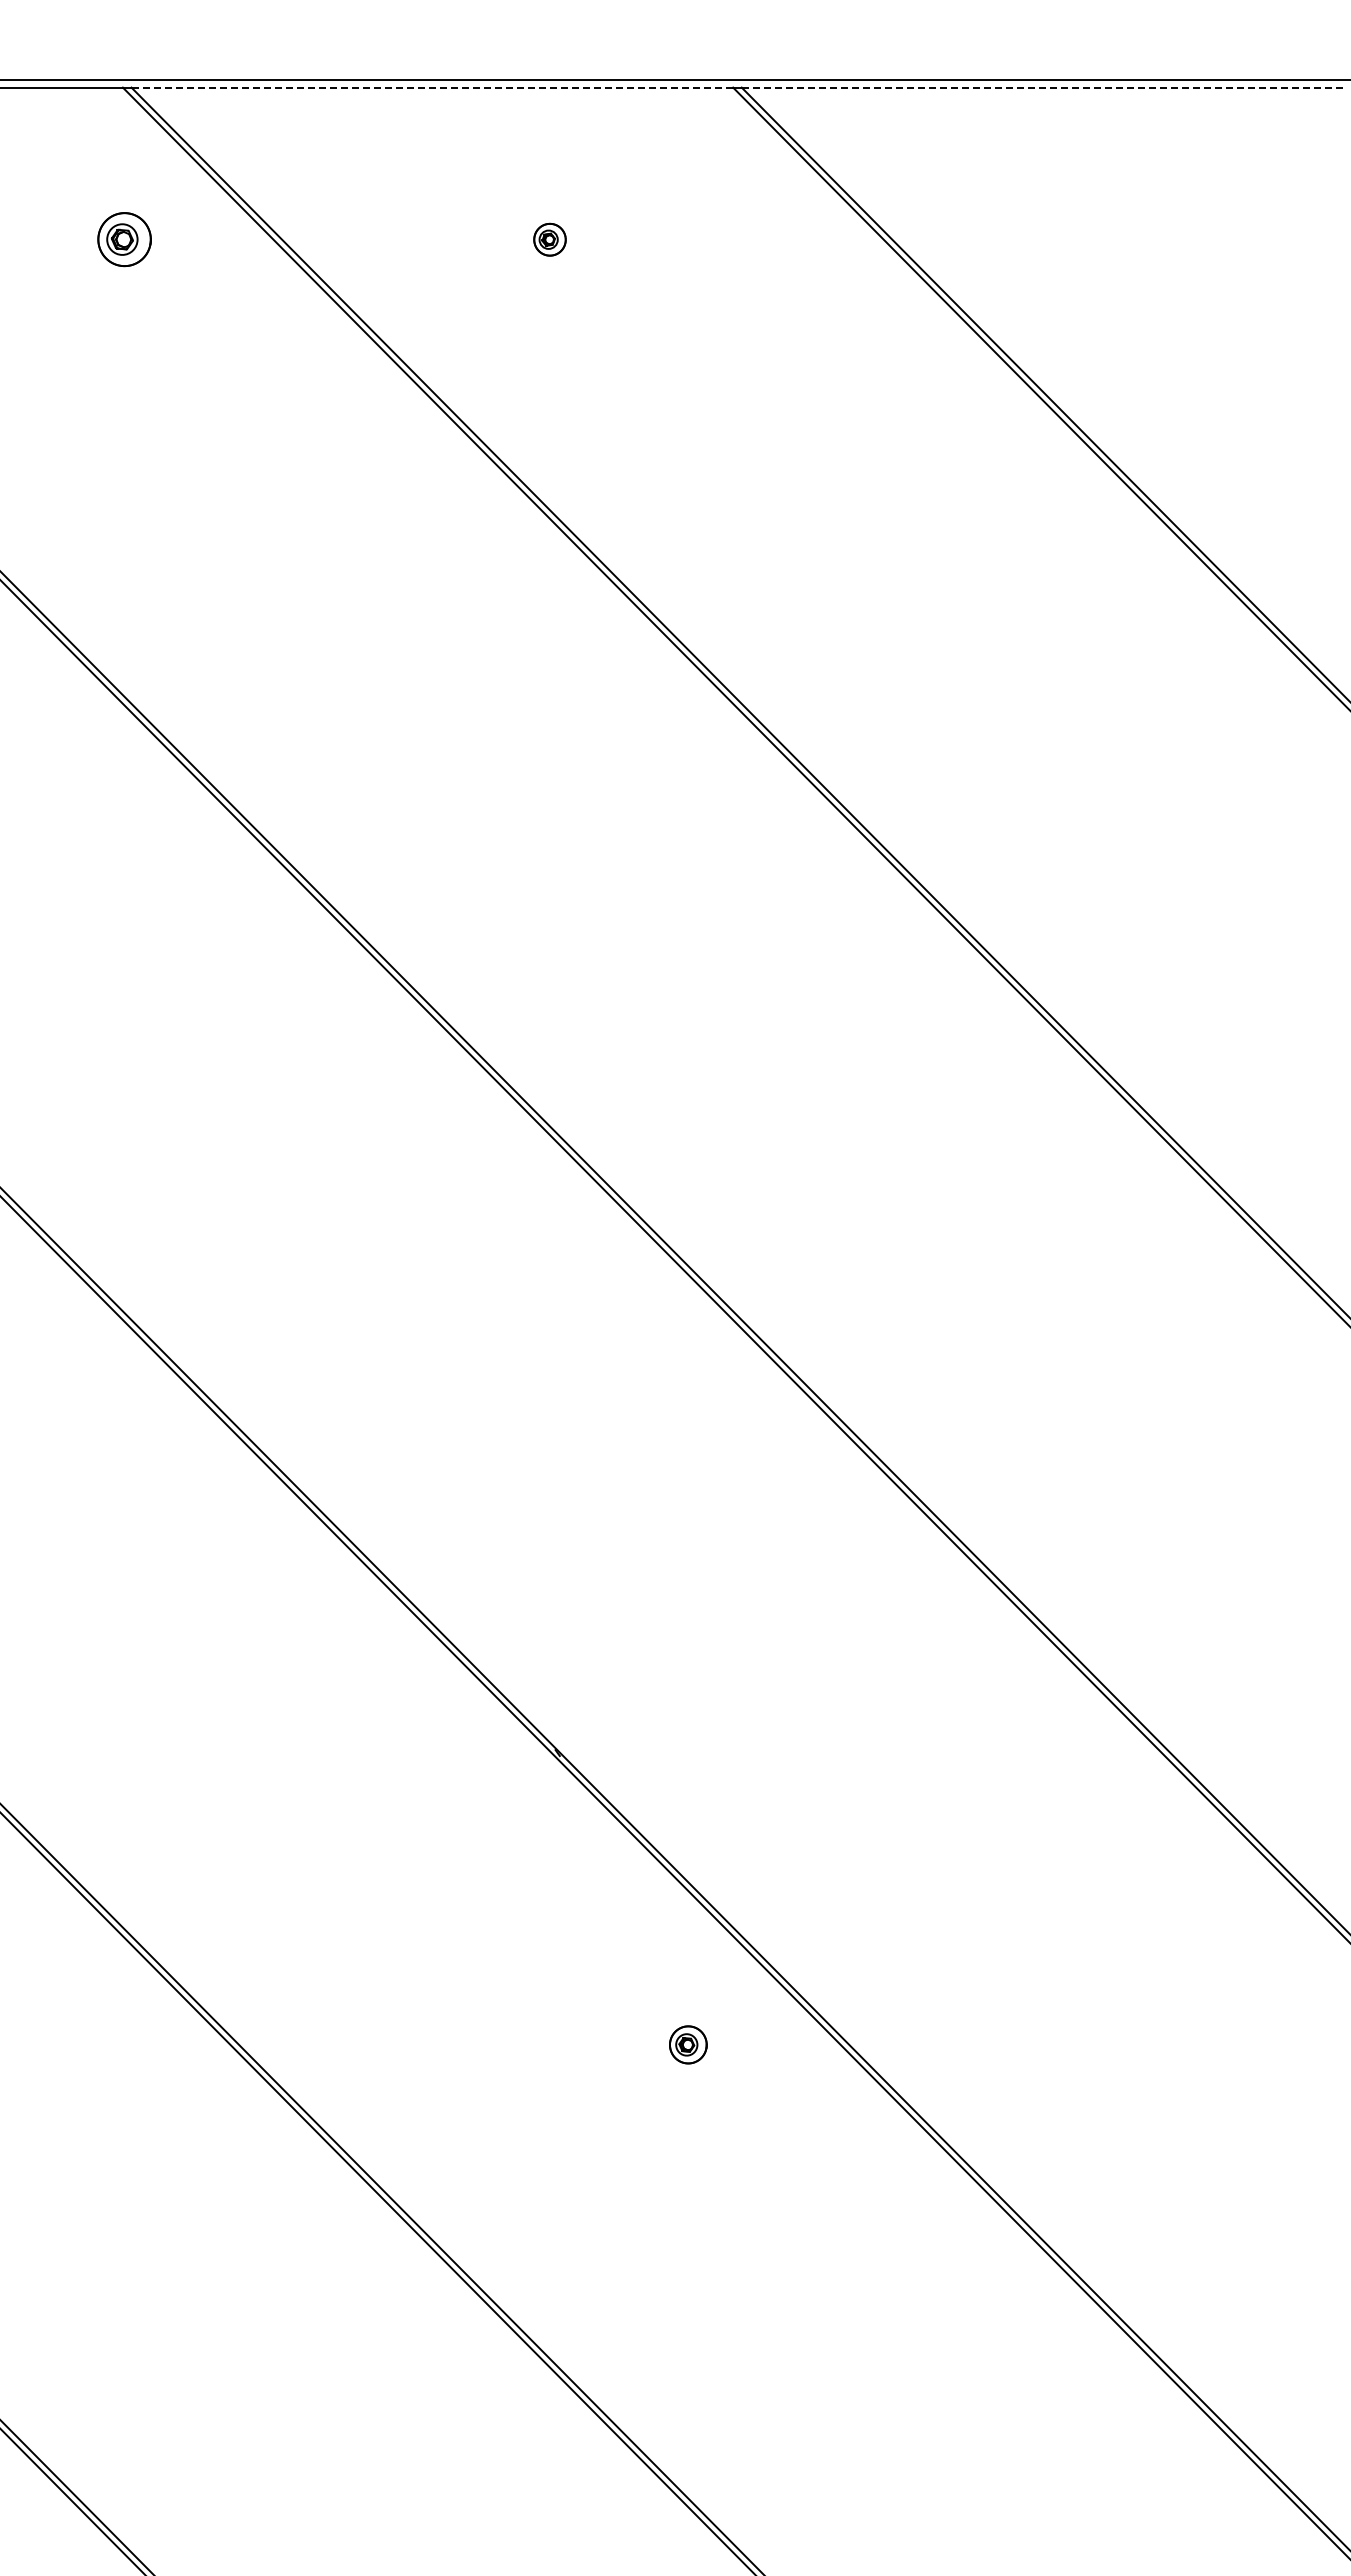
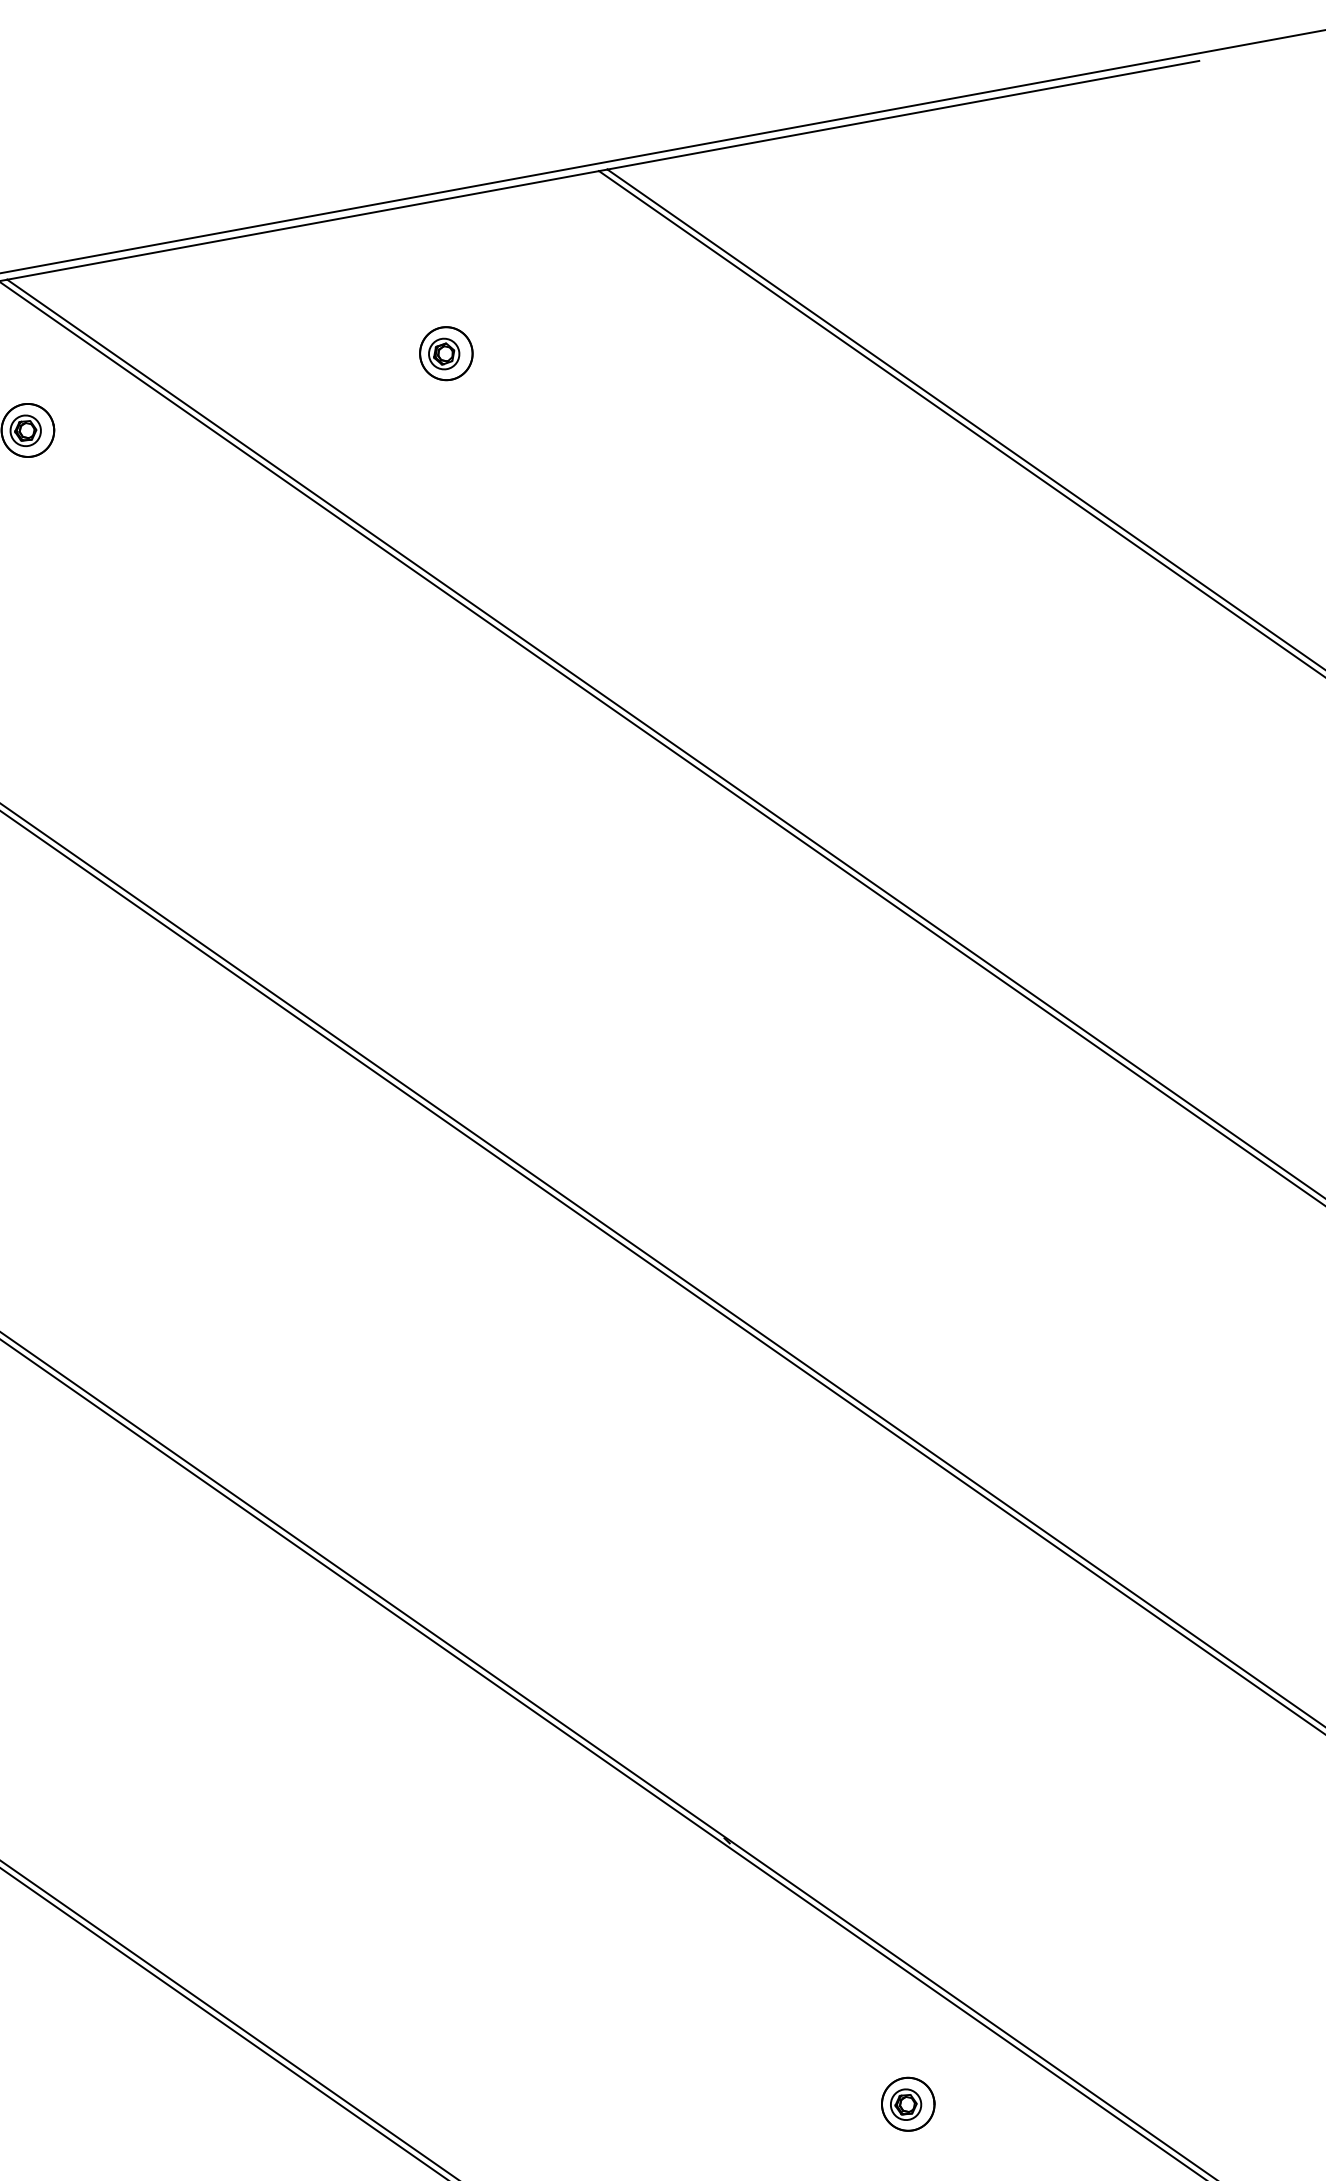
line: (432, 87) -> (303, 225), dashed -> solid
line: (1042, 87) -> (903, 115), dashed -> solid
part: (549, 239) -> (445, 353), size x1.67
part: (688, 2044) -> (908, 2103), size x1.43

